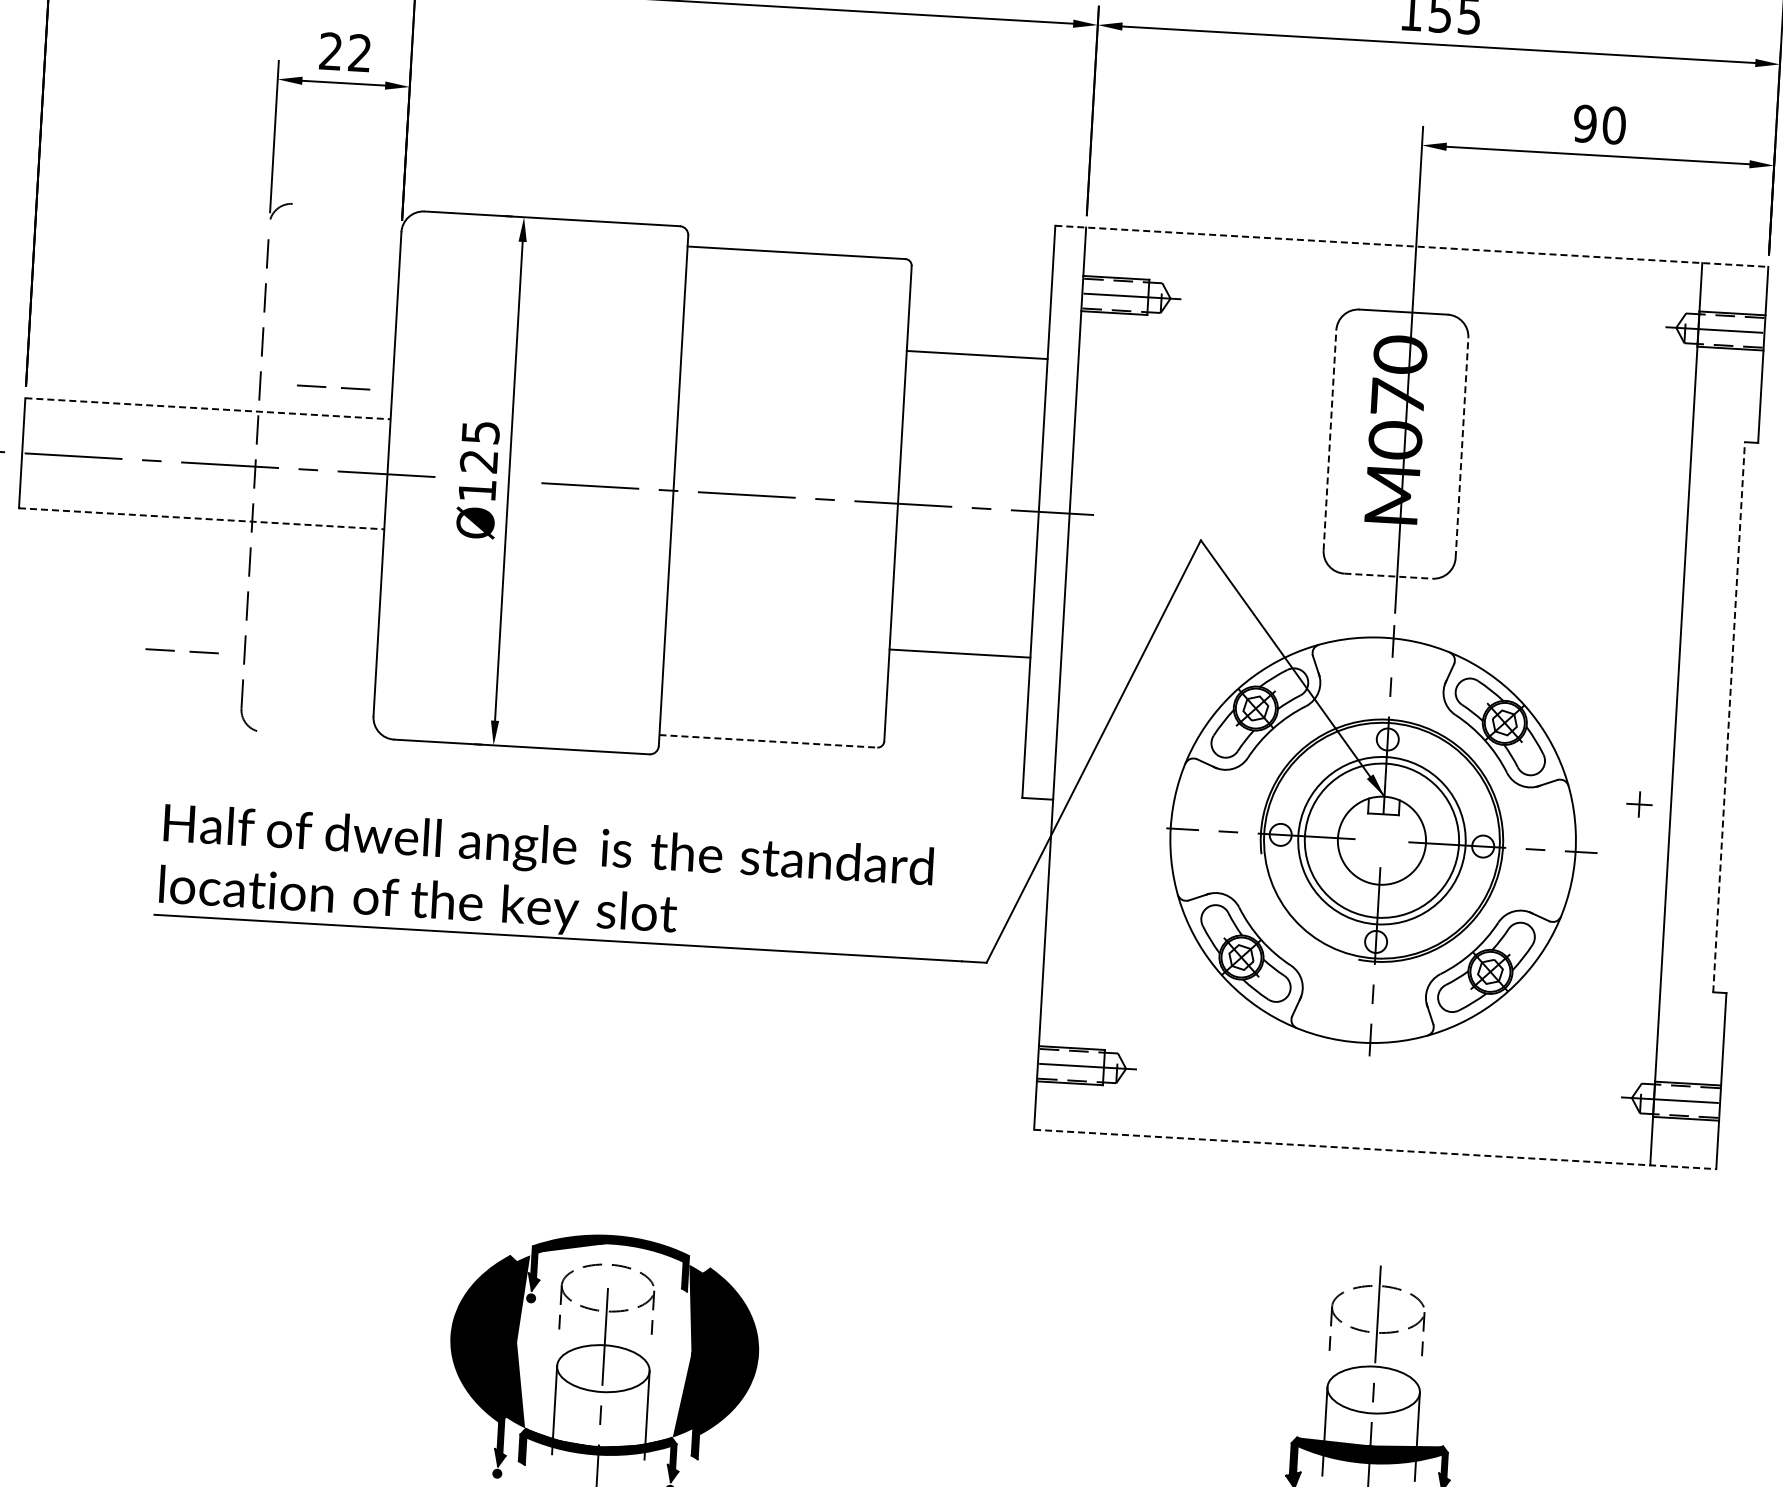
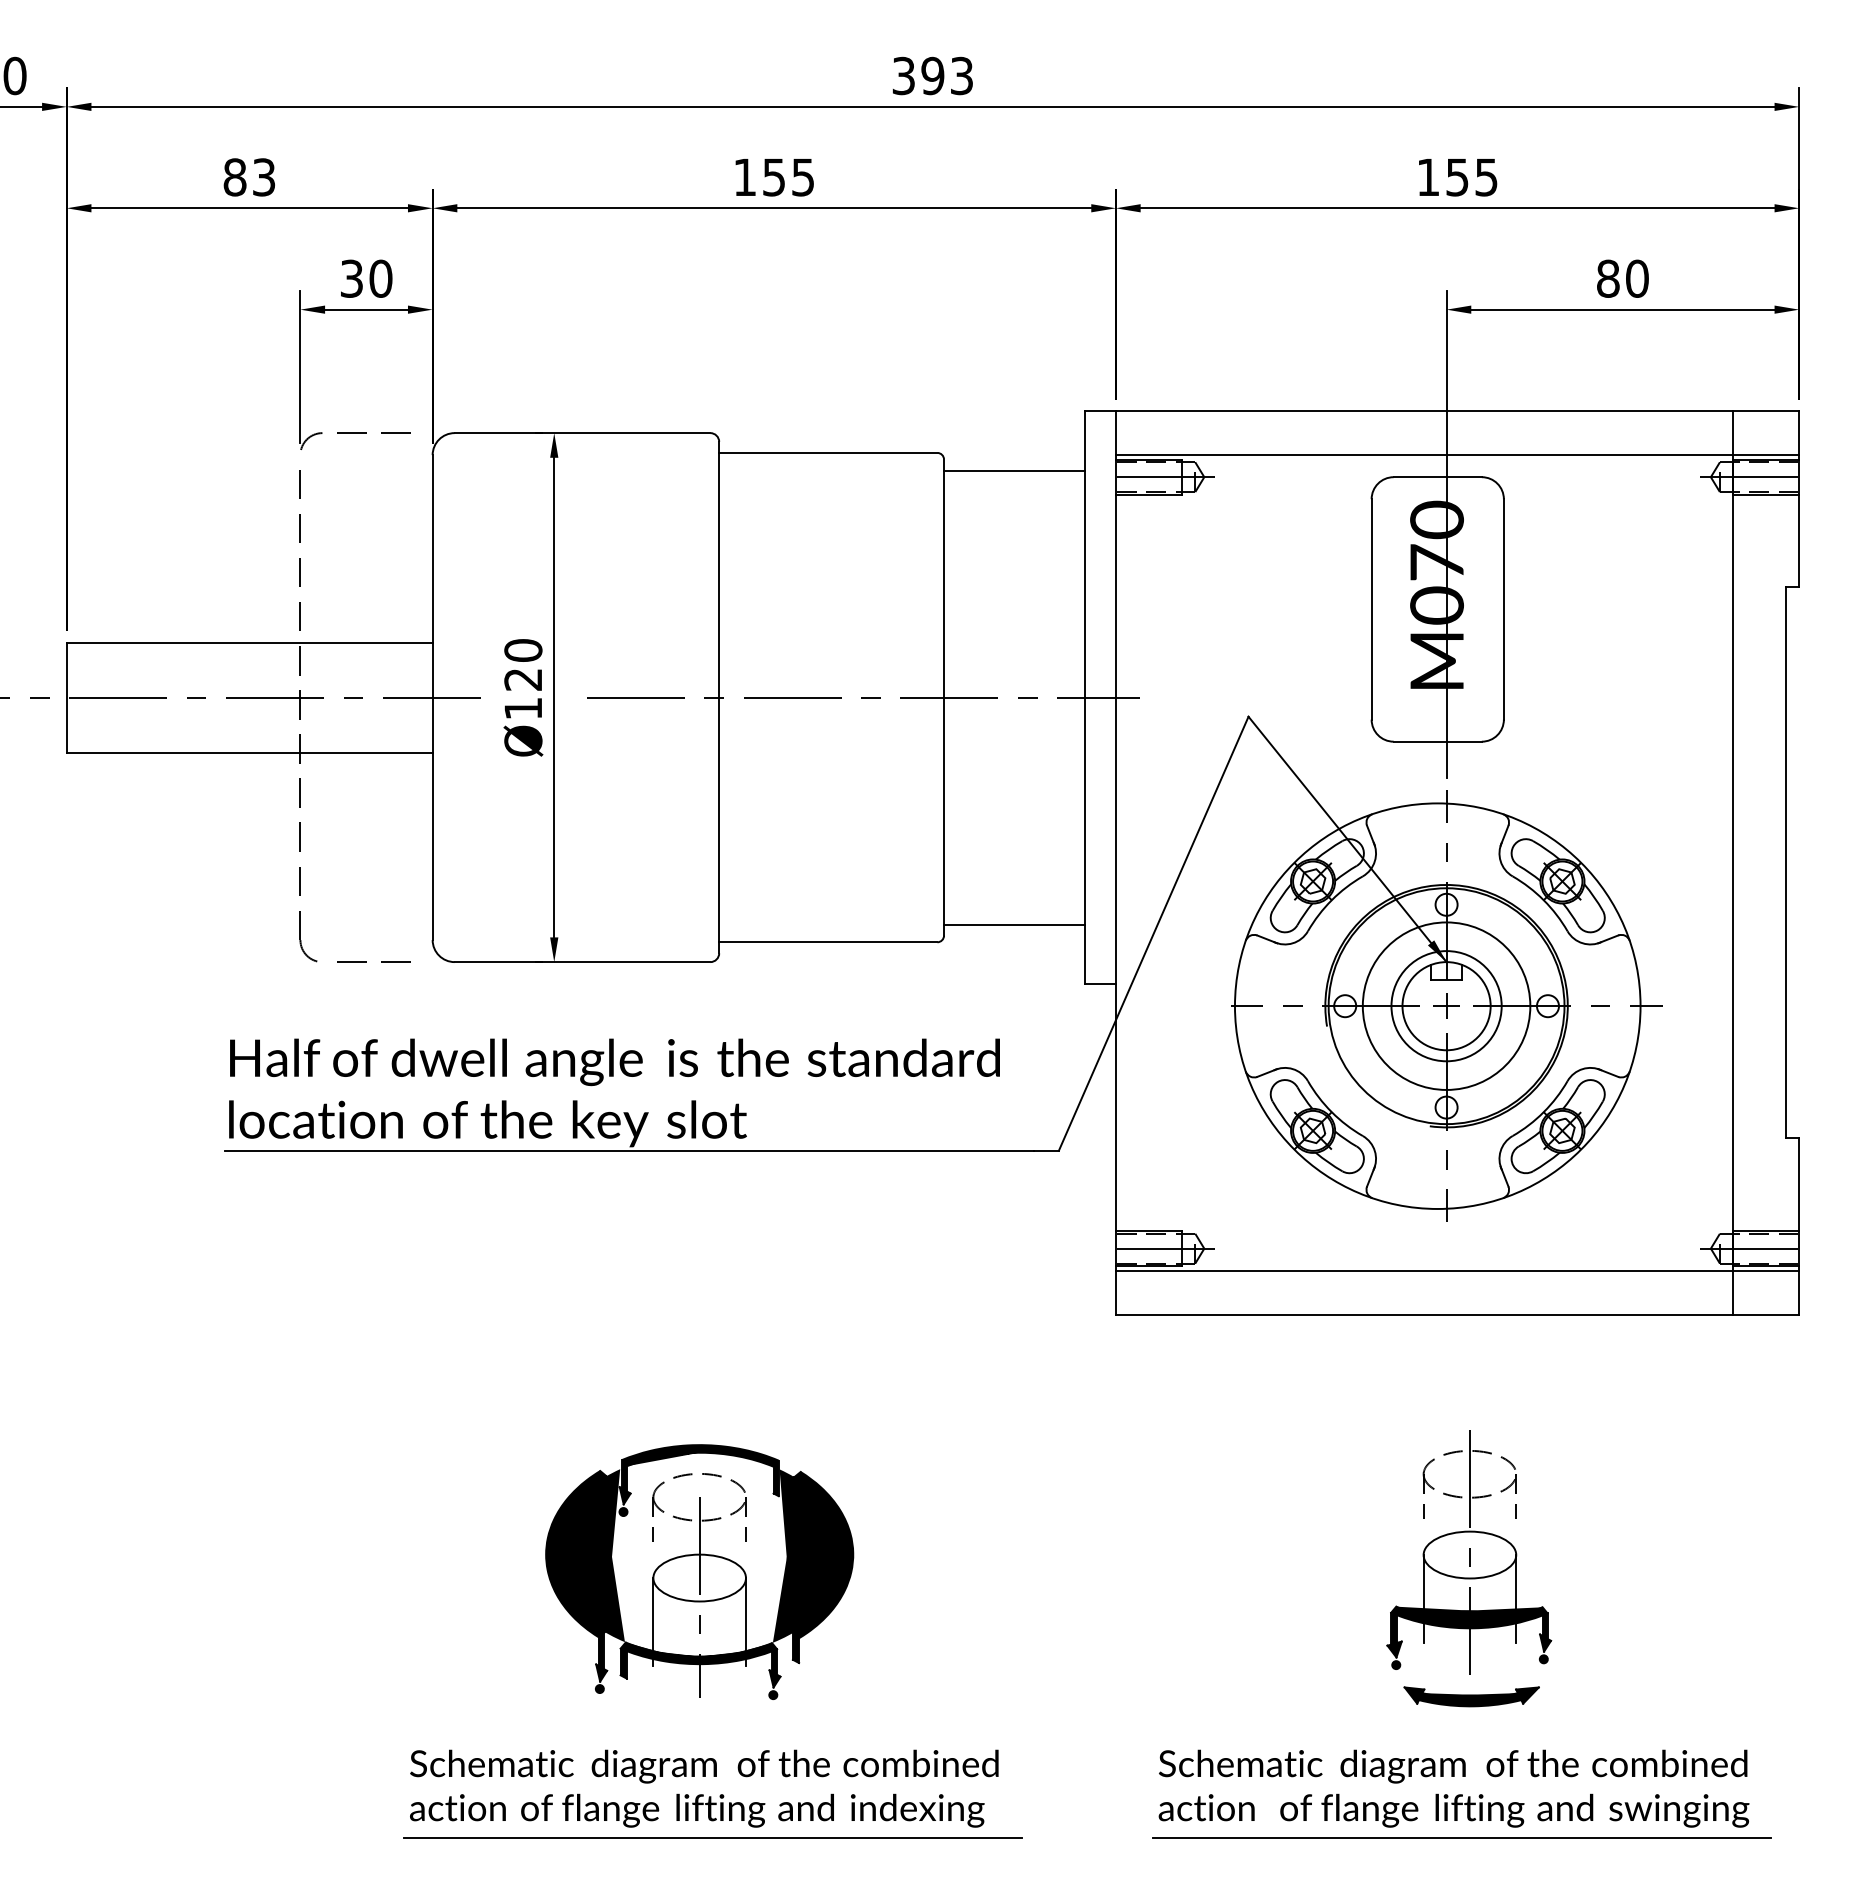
text: (345, 52) -> (366, 278), 22 -> 30
text: (1584, 123) -> (1607, 278), 90 -> 80
line: (1412, 246) -> (1442, 411), dashed -> solid
line: (1424, 291) -> (1457, 455), added
line: (977, 354) -> (1014, 470), moved
line: (326, 386) -> (366, 432), moved
line: (207, 408) -> (249, 642), dashed -> solid
text: (480, 432) -> (523, 650), Ø125 -> Ø120
line: (1329, 439) -> (1371, 608), dashed -> solid
line: (1461, 446) -> (1503, 608), dashed -> solid
line: (201, 518) -> (249, 752), dashed -> solid
line: (1389, 576) -> (1438, 741), dashed -> solid
line: (174, 650) -> (366, 961), moved
line: (959, 653) -> (1014, 924), moved
line: (1729, 716) -> (1786, 862), dashed -> solid
line: (768, 741) -> (828, 942), dashed -> solid
part: (1639, 803) -> (1446, 1005), moved
circle: (1381, 841) -> (1446, 1006), size x0.71
line: (1377, 1105) -> (1457, 1270), added
line: (1375, 1149) -> (1457, 1314), dashed -> solid

